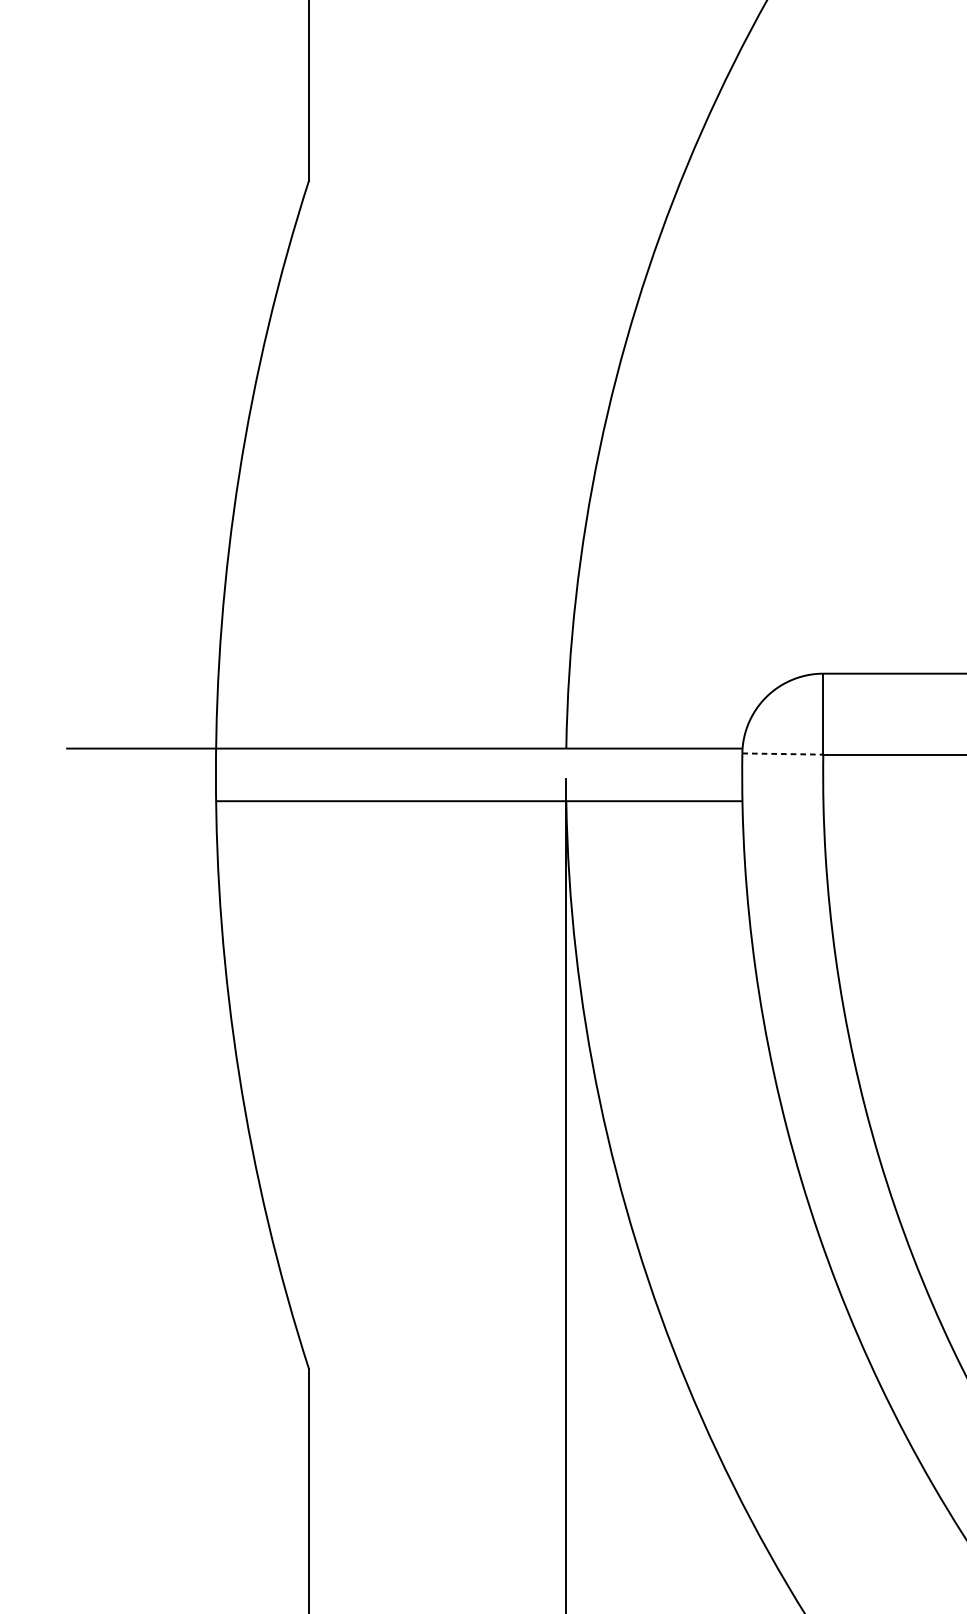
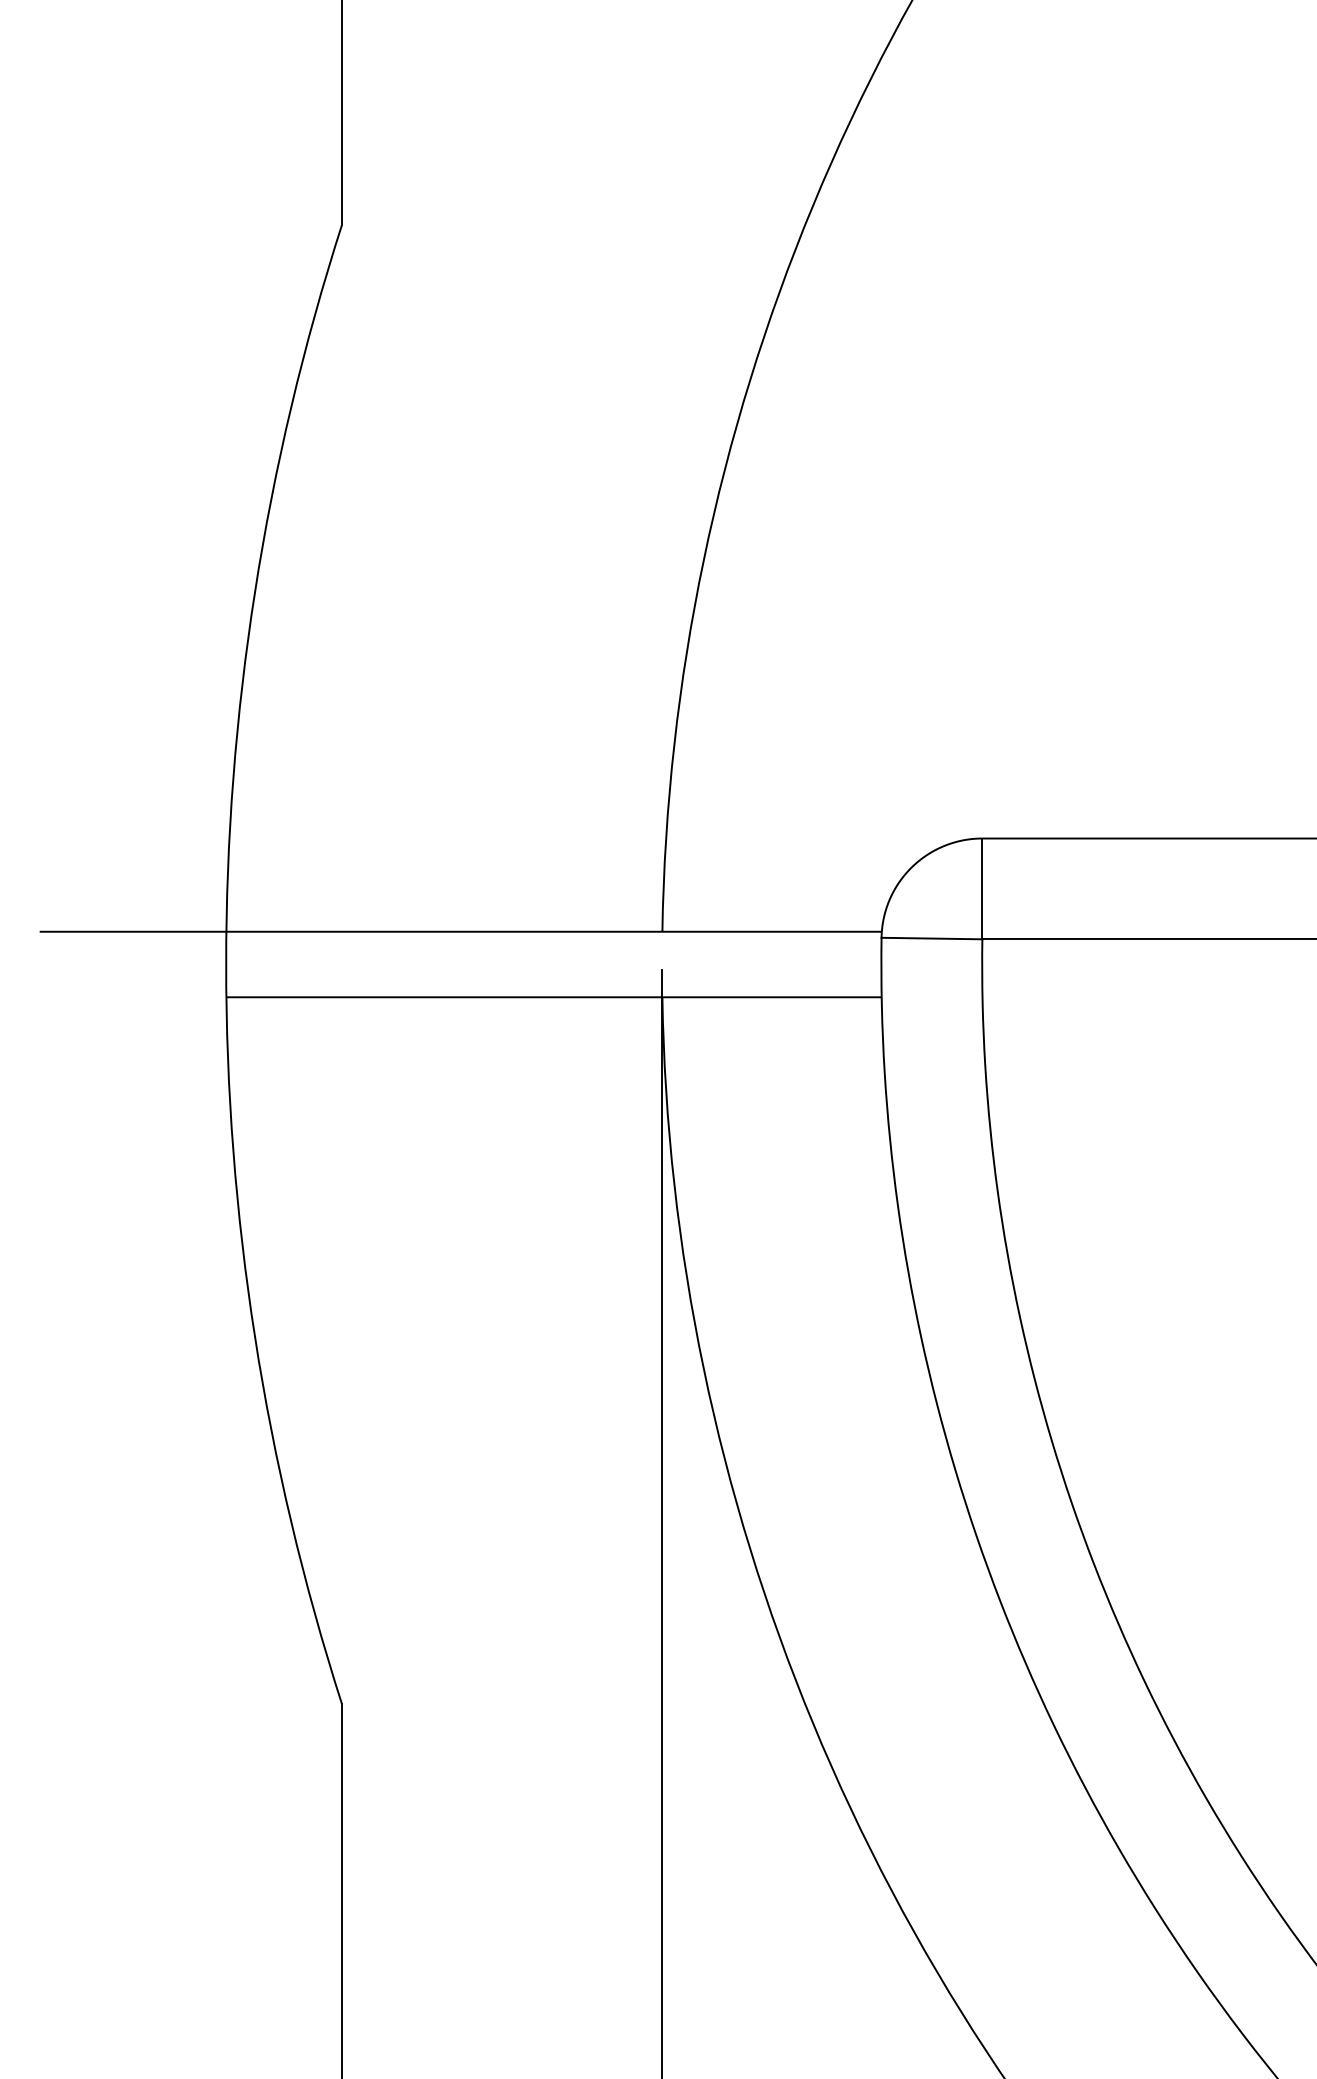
line: (783, 753) -> (932, 938), dashed -> solid

